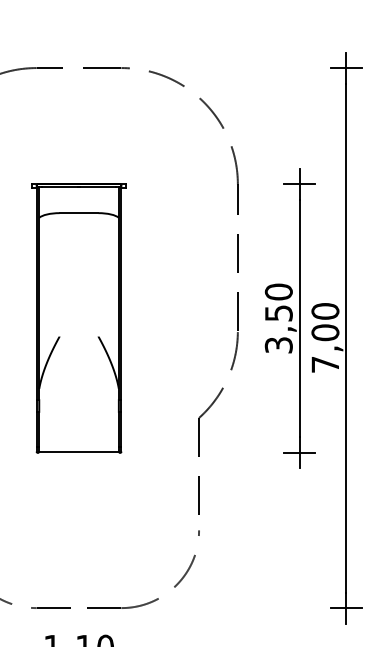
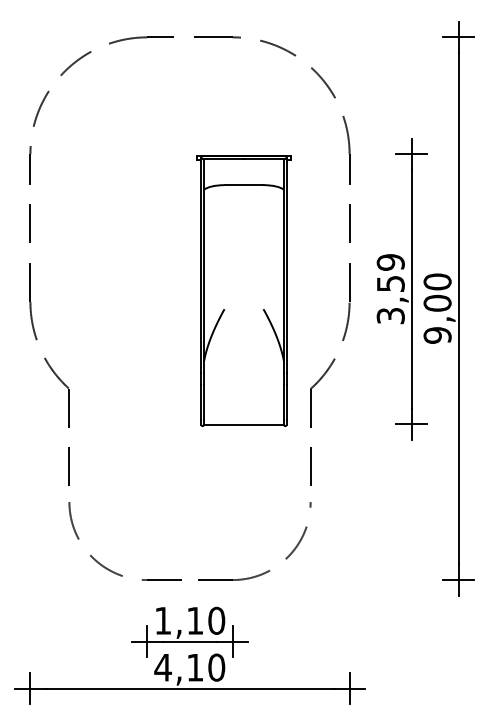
text: (278, 292) -> (390, 262), 3,50 -> 3,59
part: (78, 317) -> (243, 290), moved
text: (325, 364) -> (437, 335), 7,00 -> 9,00

